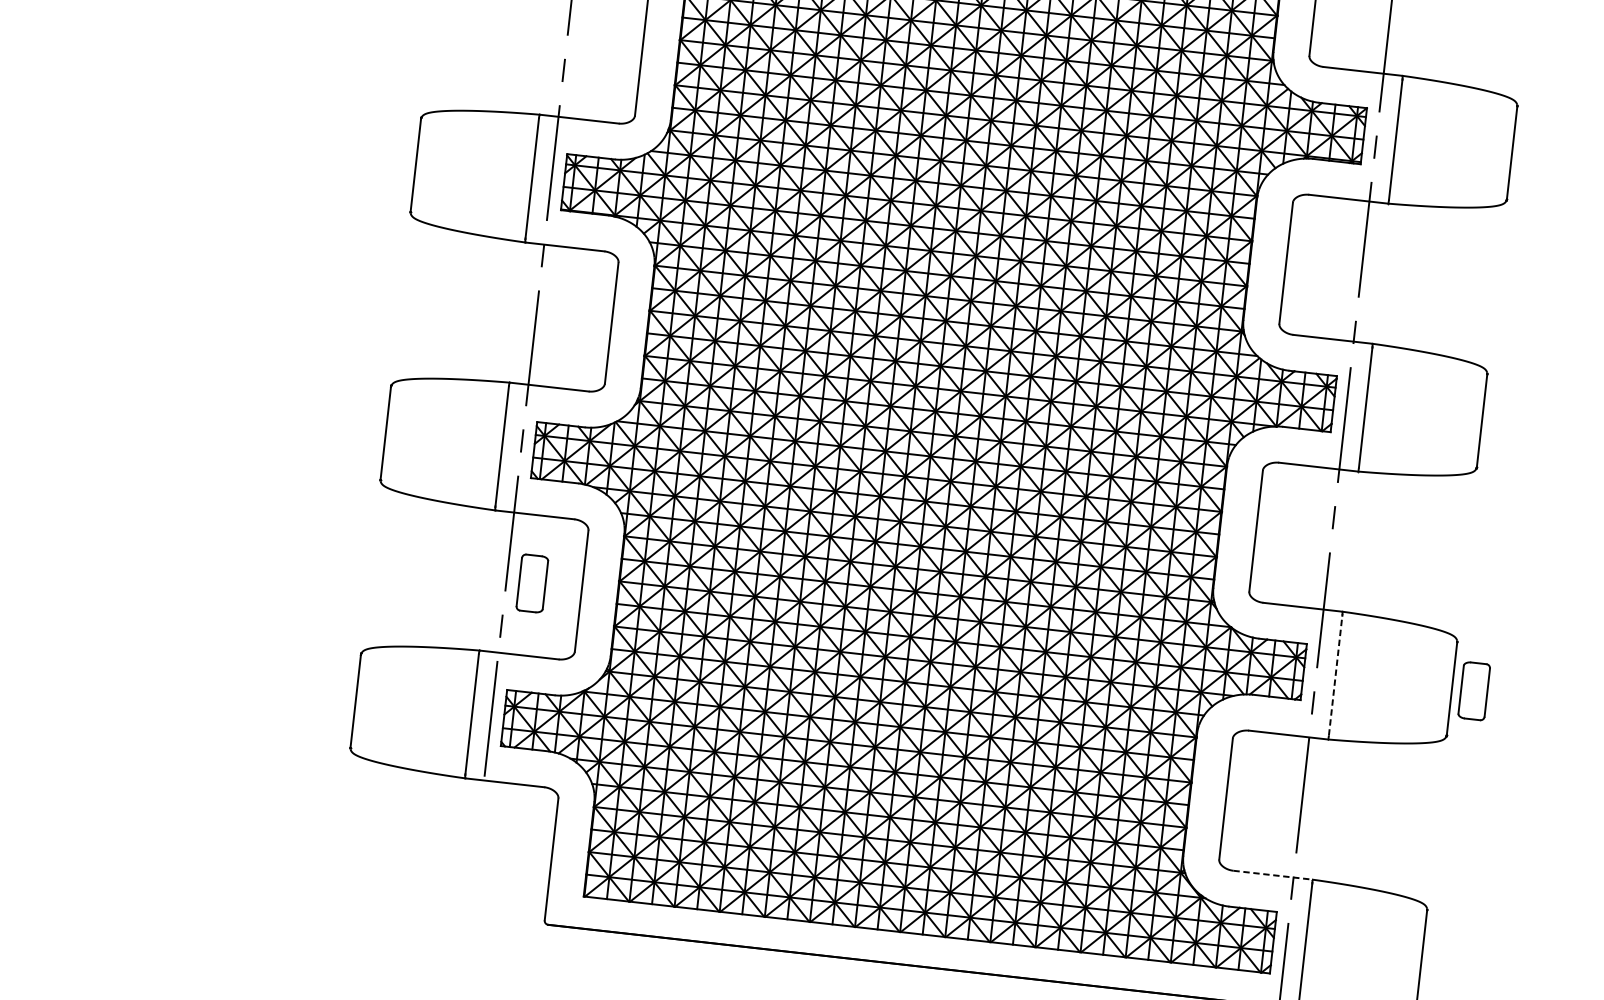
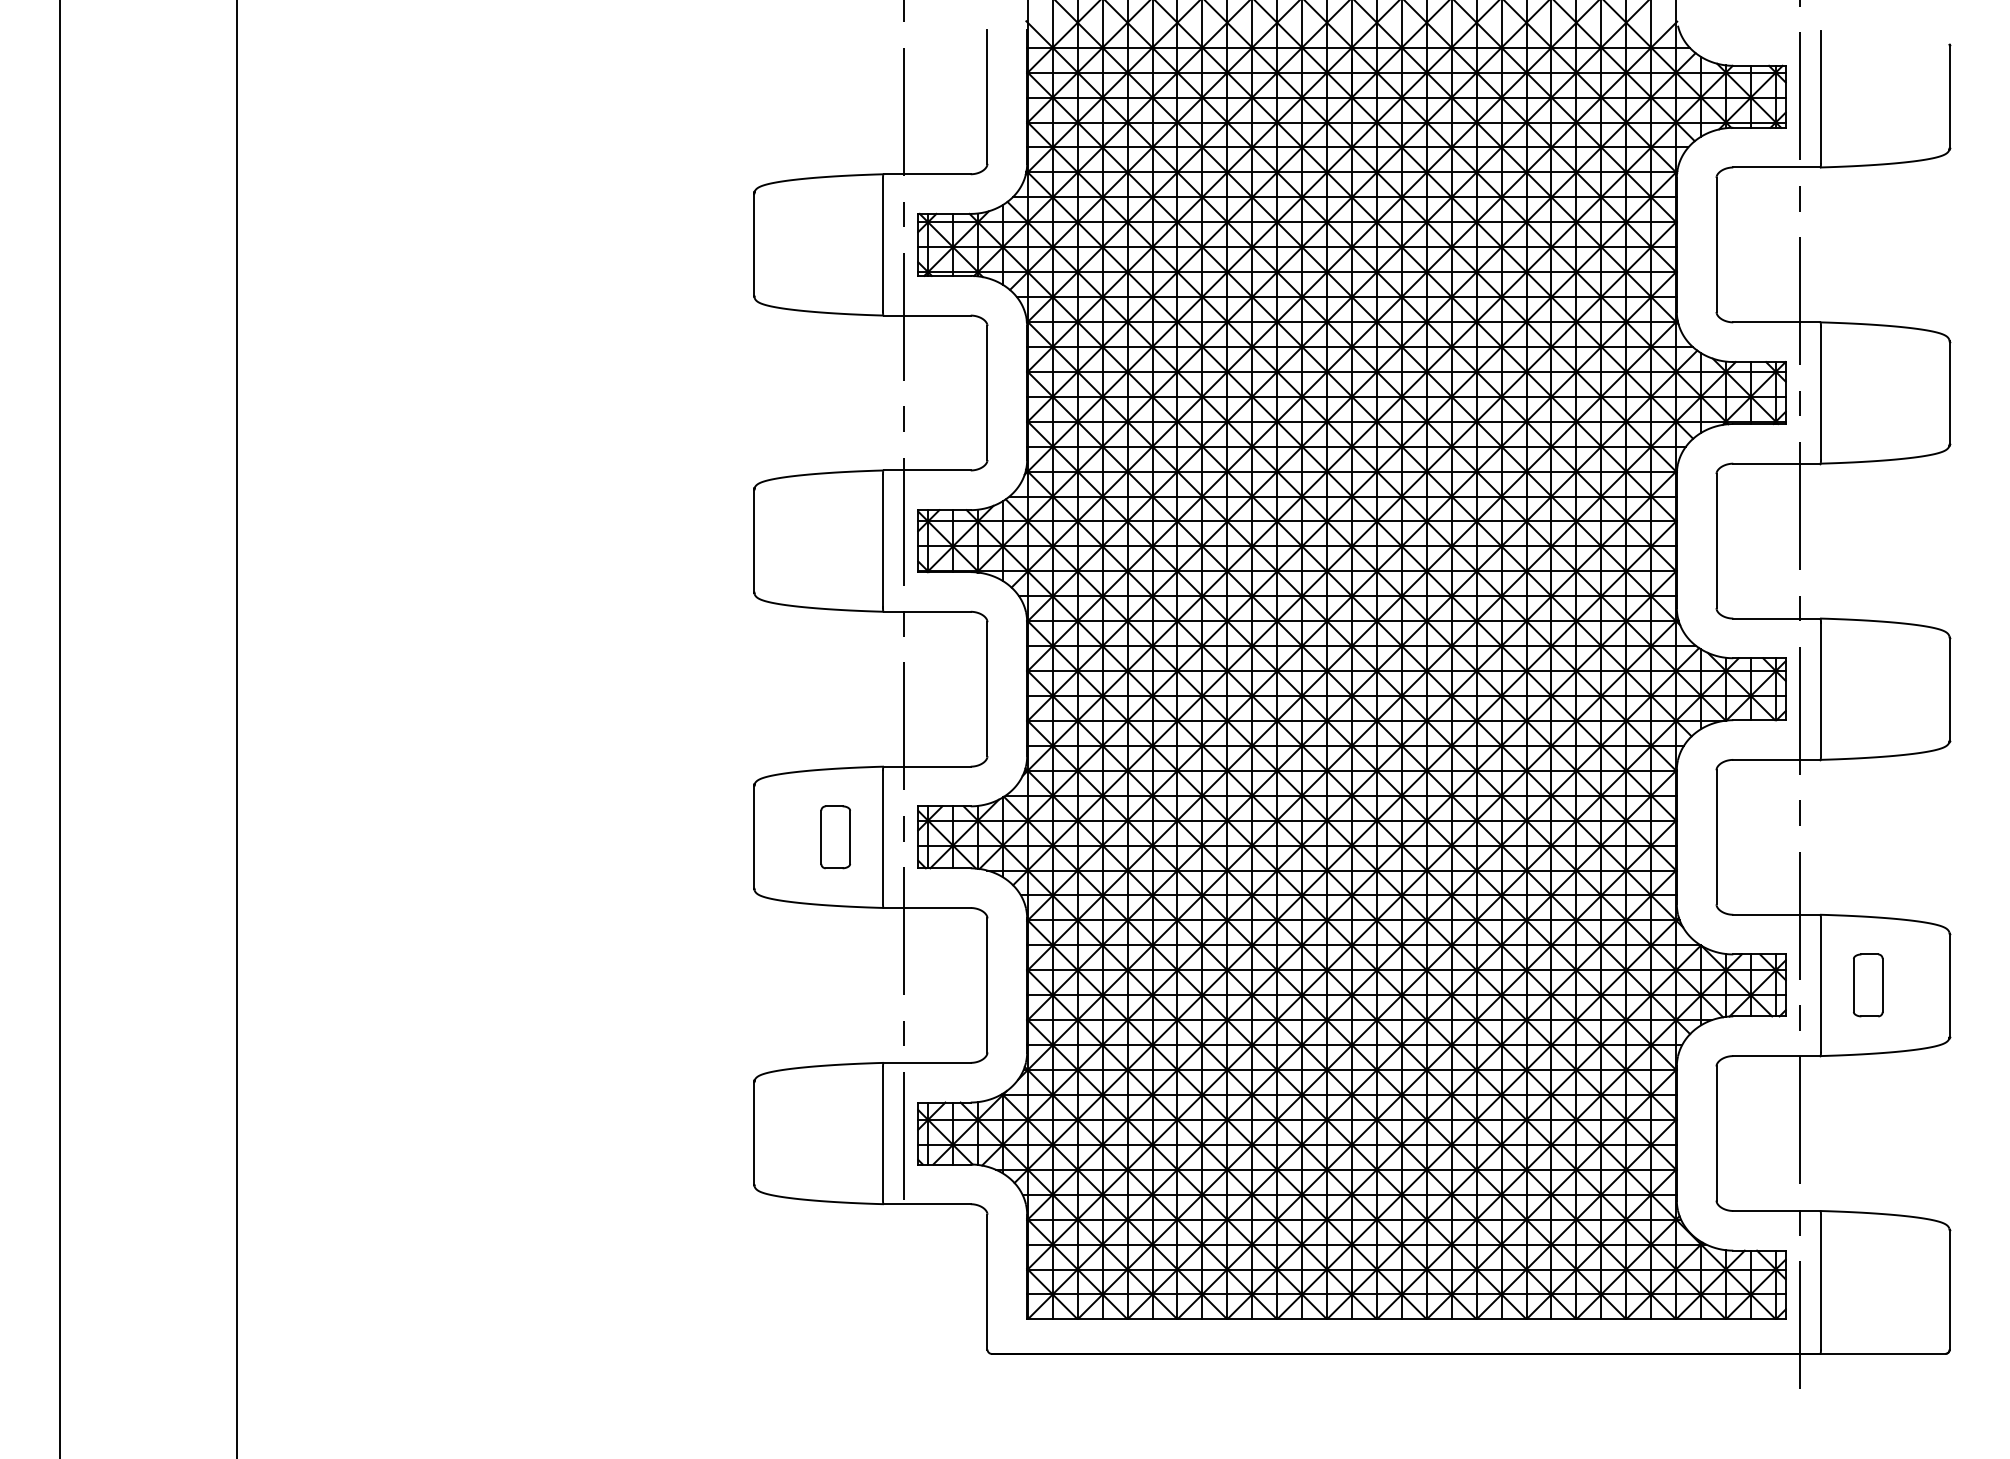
part: (532, 583) -> (835, 837), moved
line: (1336, 674) -> (1821, 984), dashed -> solid
part: (1474, 691) -> (1868, 985), moved
line: (1272, 875) -> (1776, 1211), dashed -> solid

